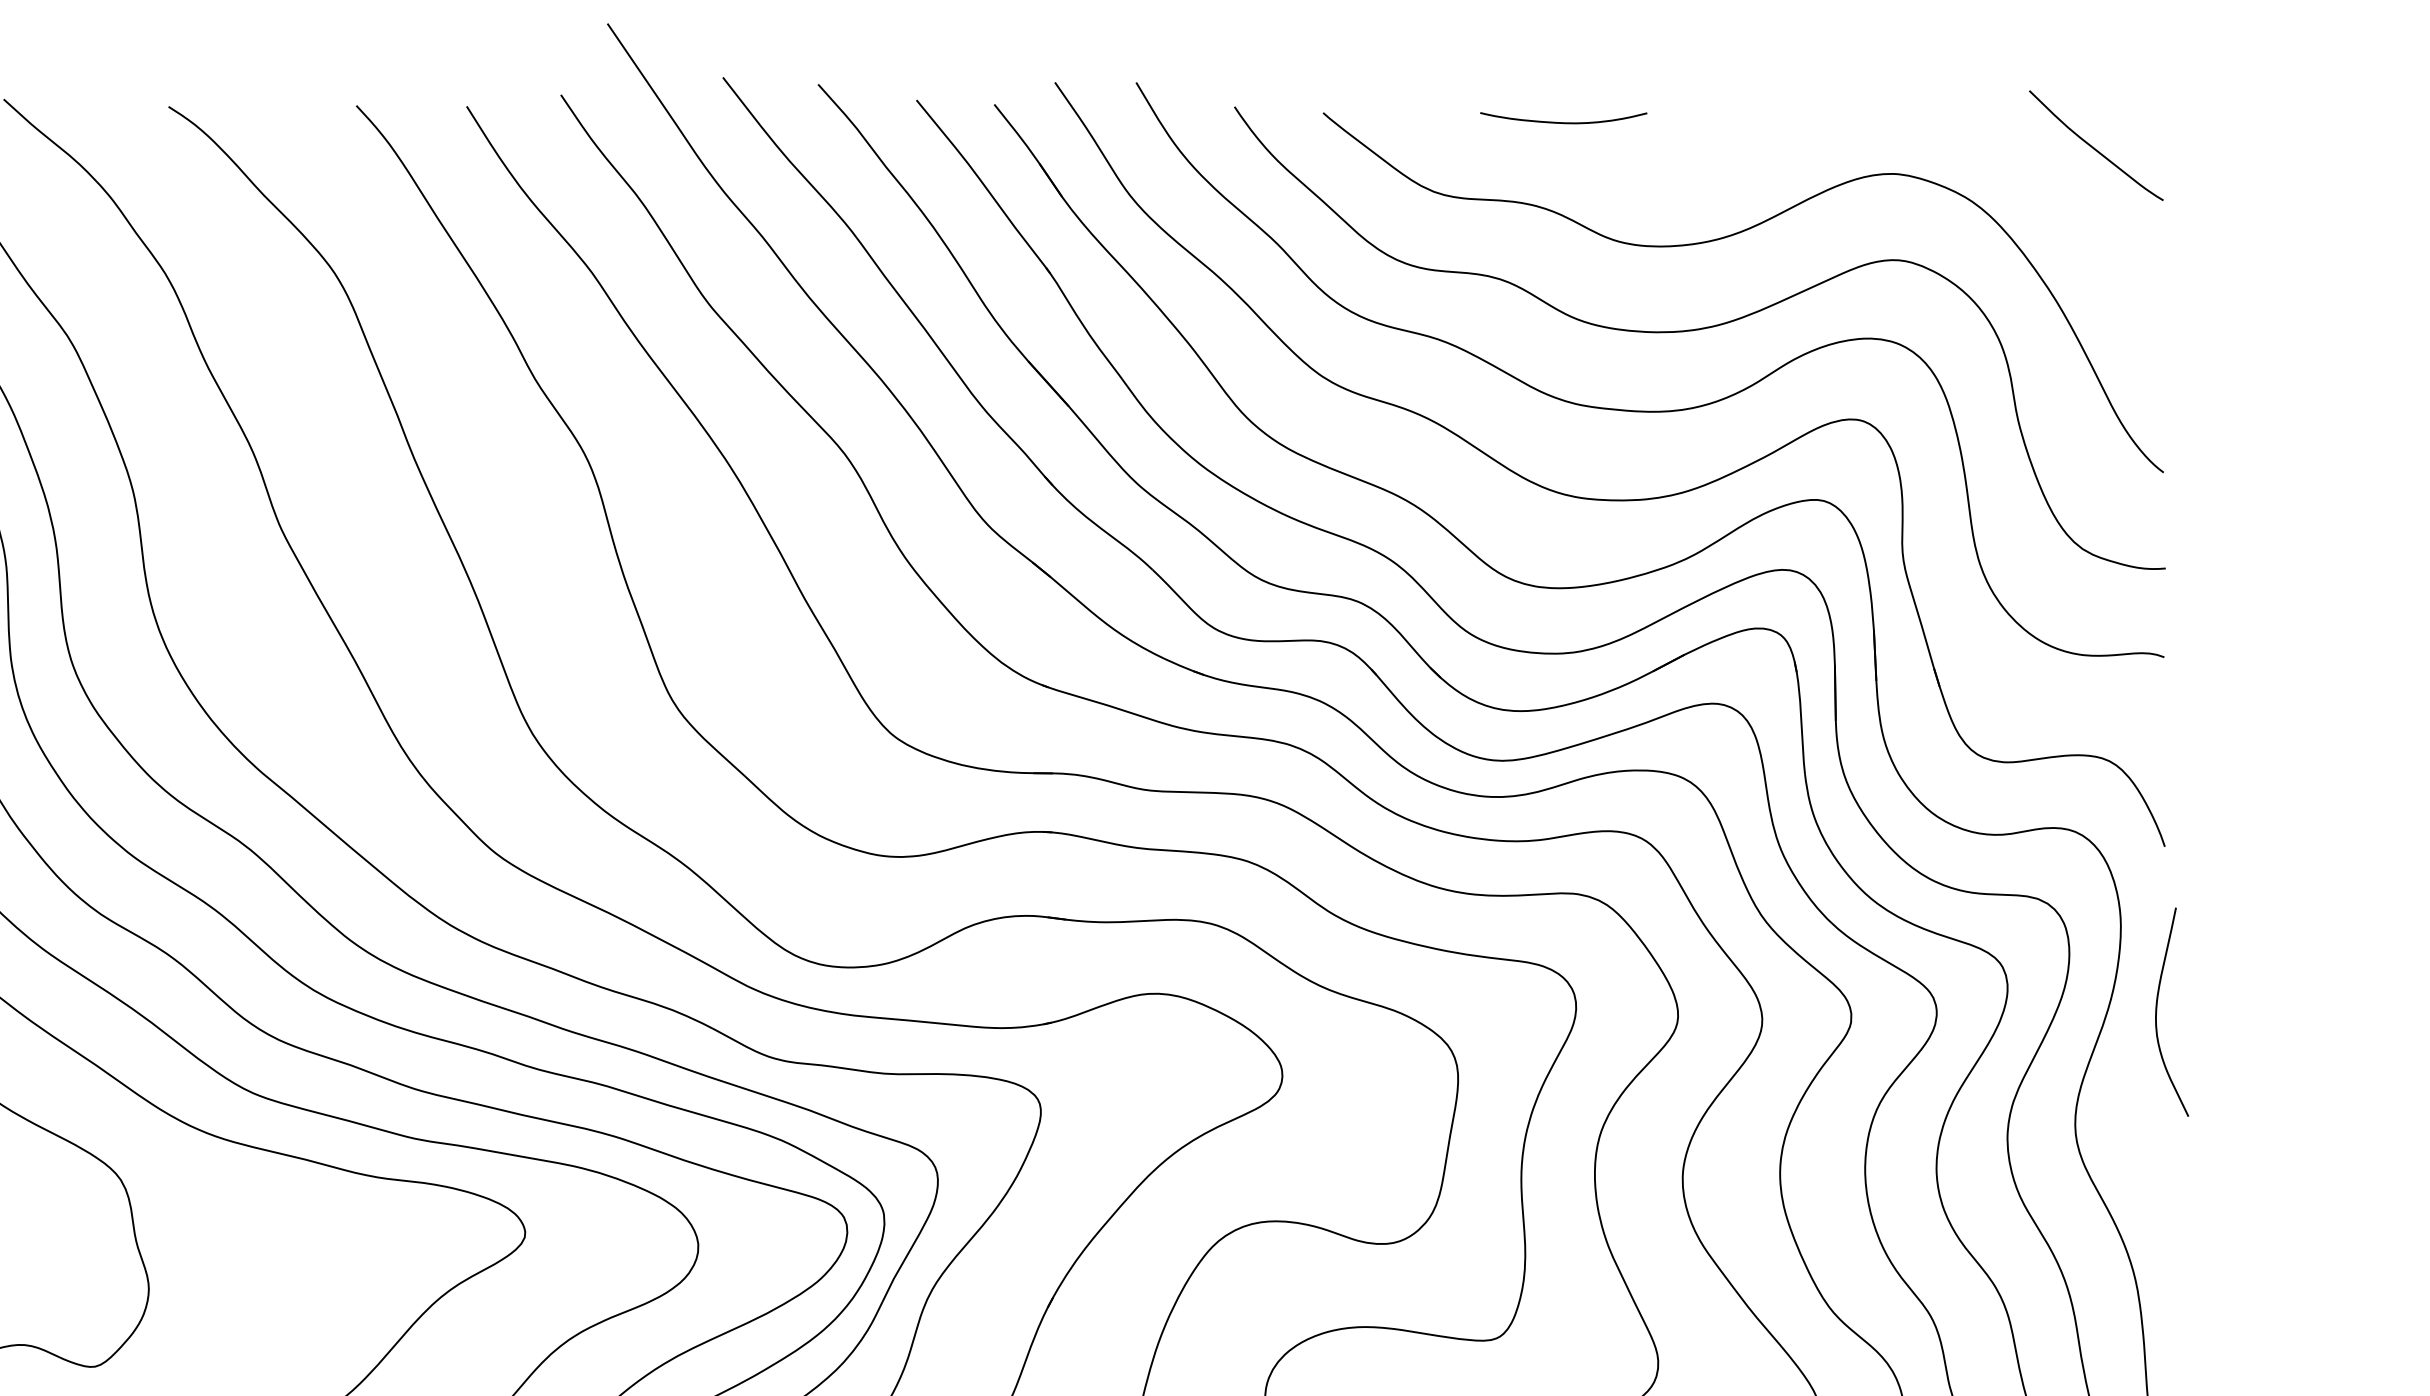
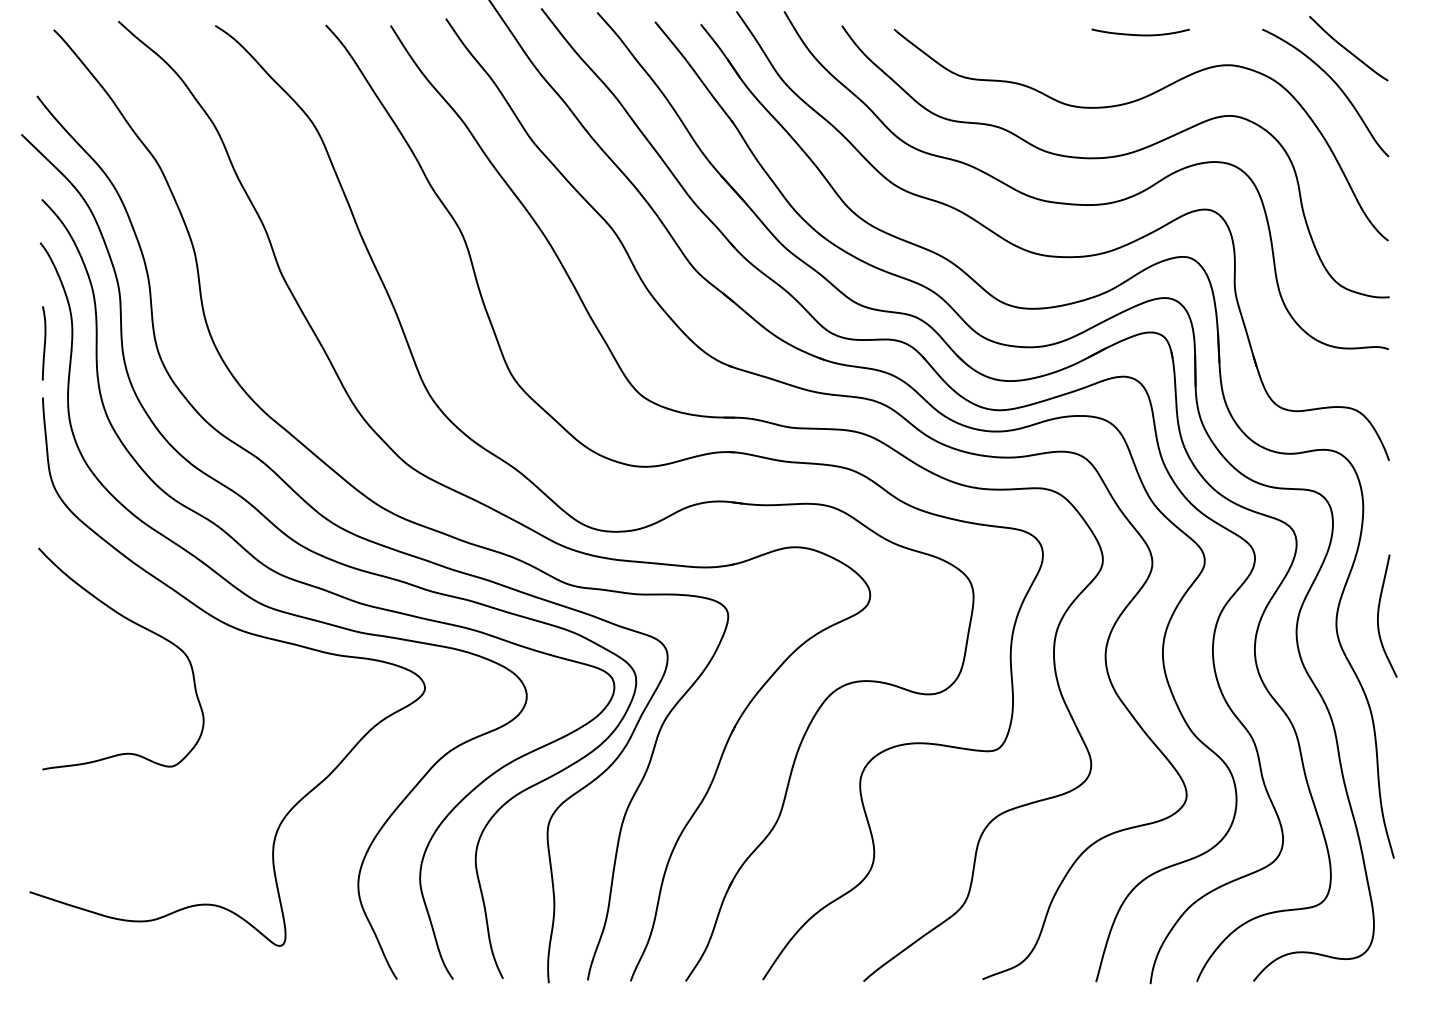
curve: (1563, 121) -> (1140, 34), moved
curve: (2071, 205) -> (1334, 83), added
curve: (2158, 1006) -> (1379, 612), moved

